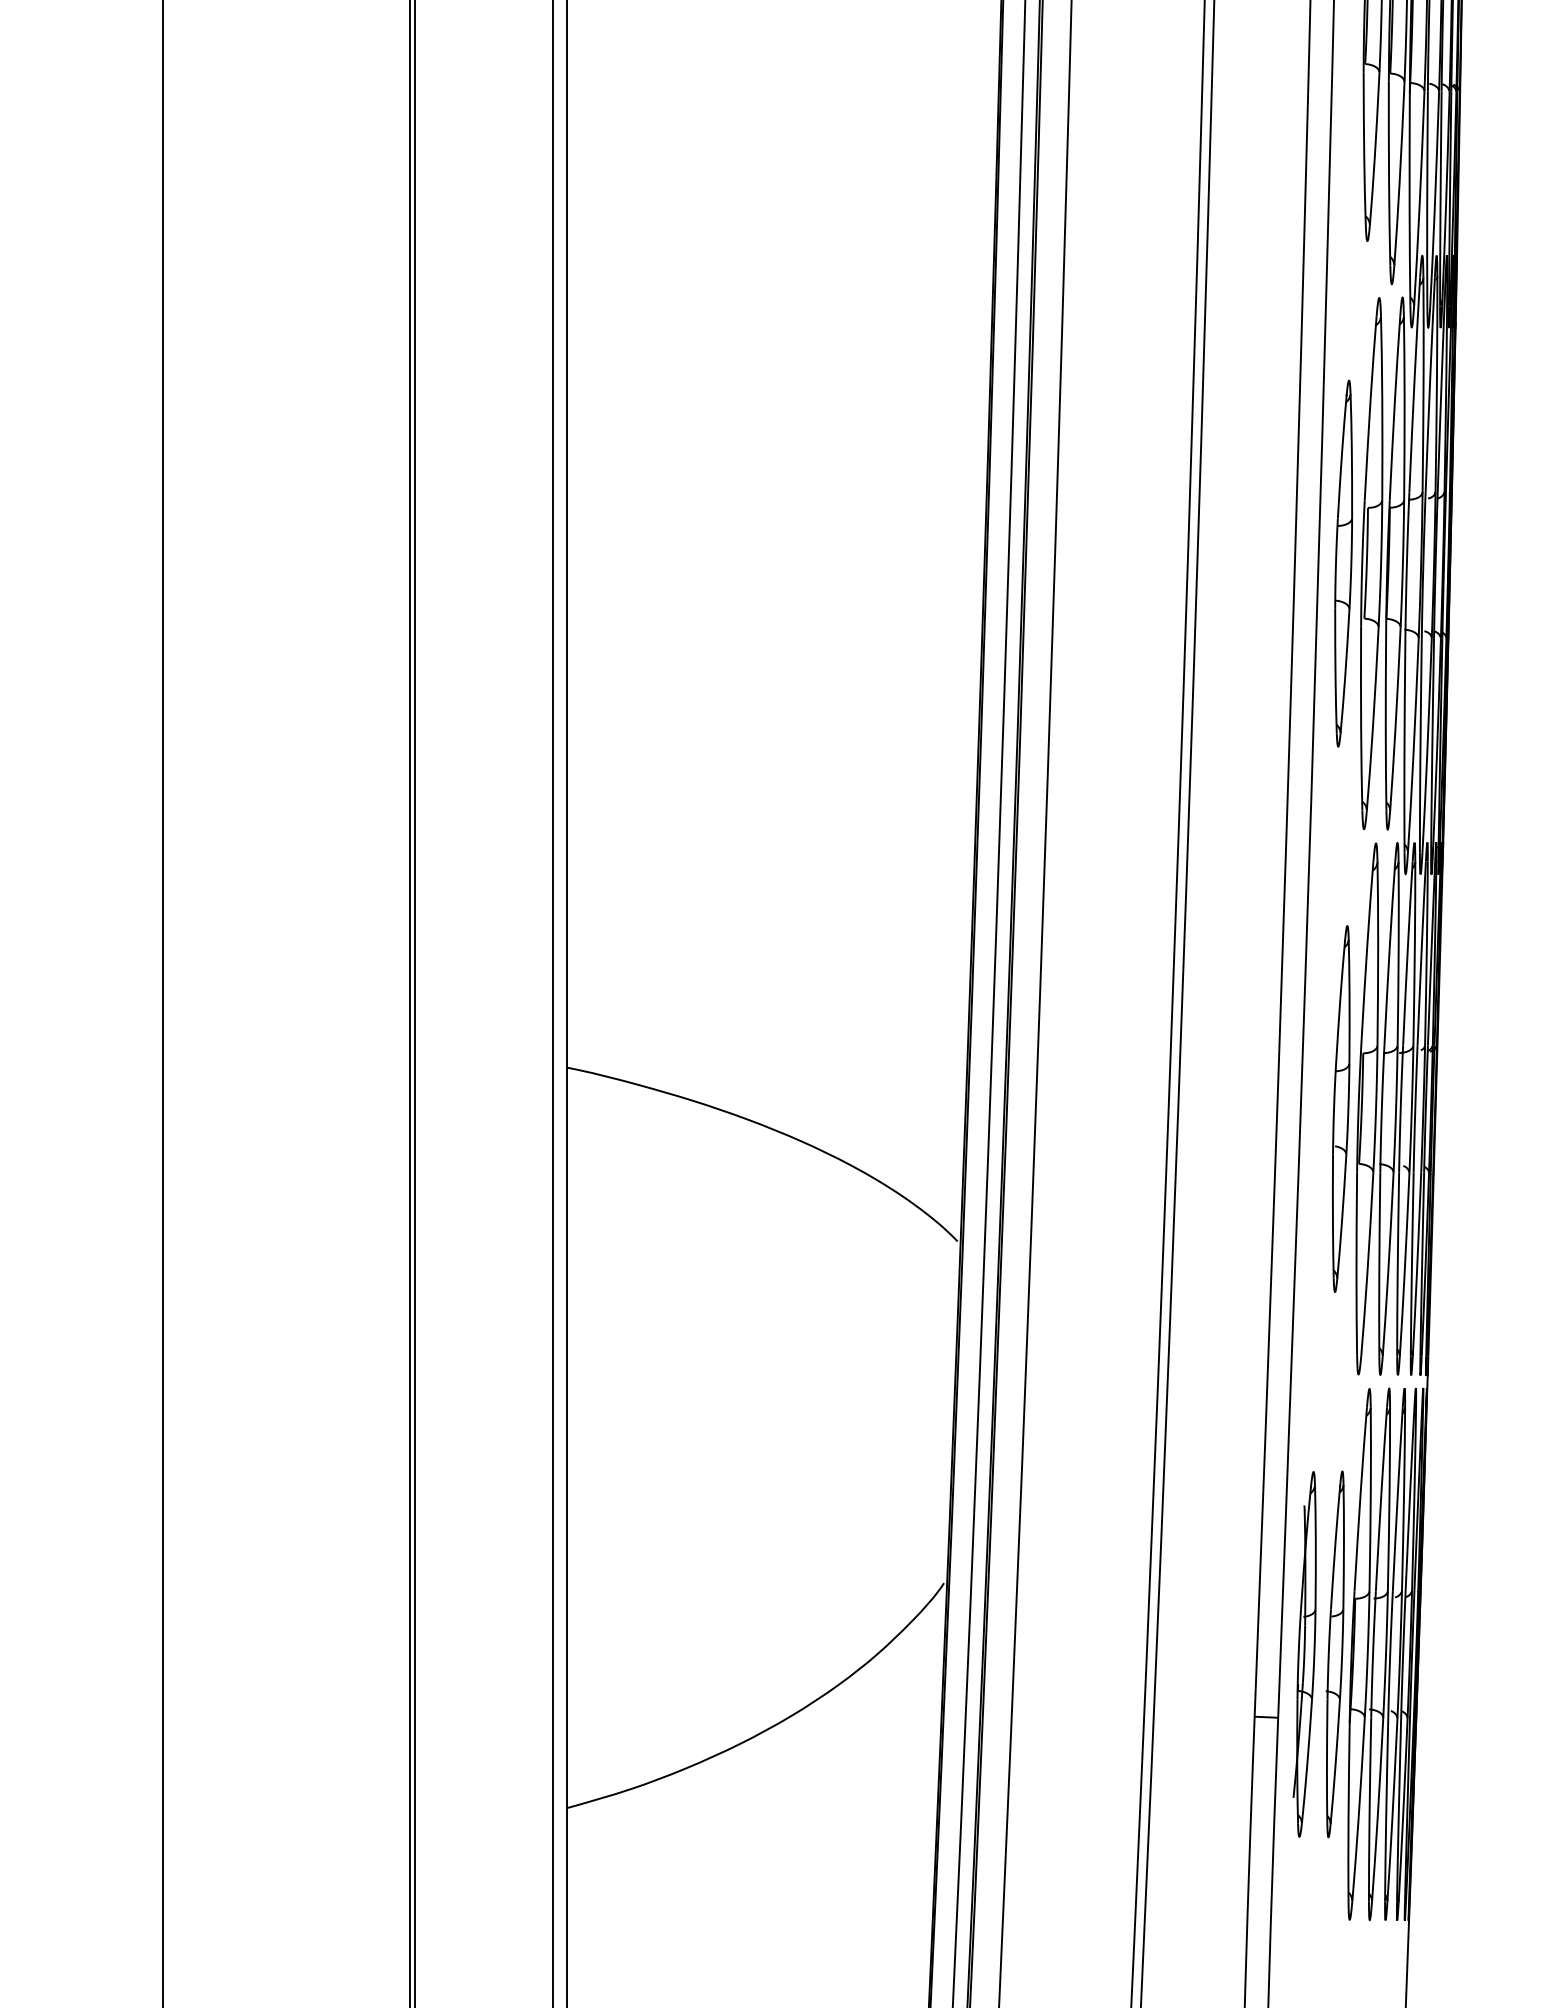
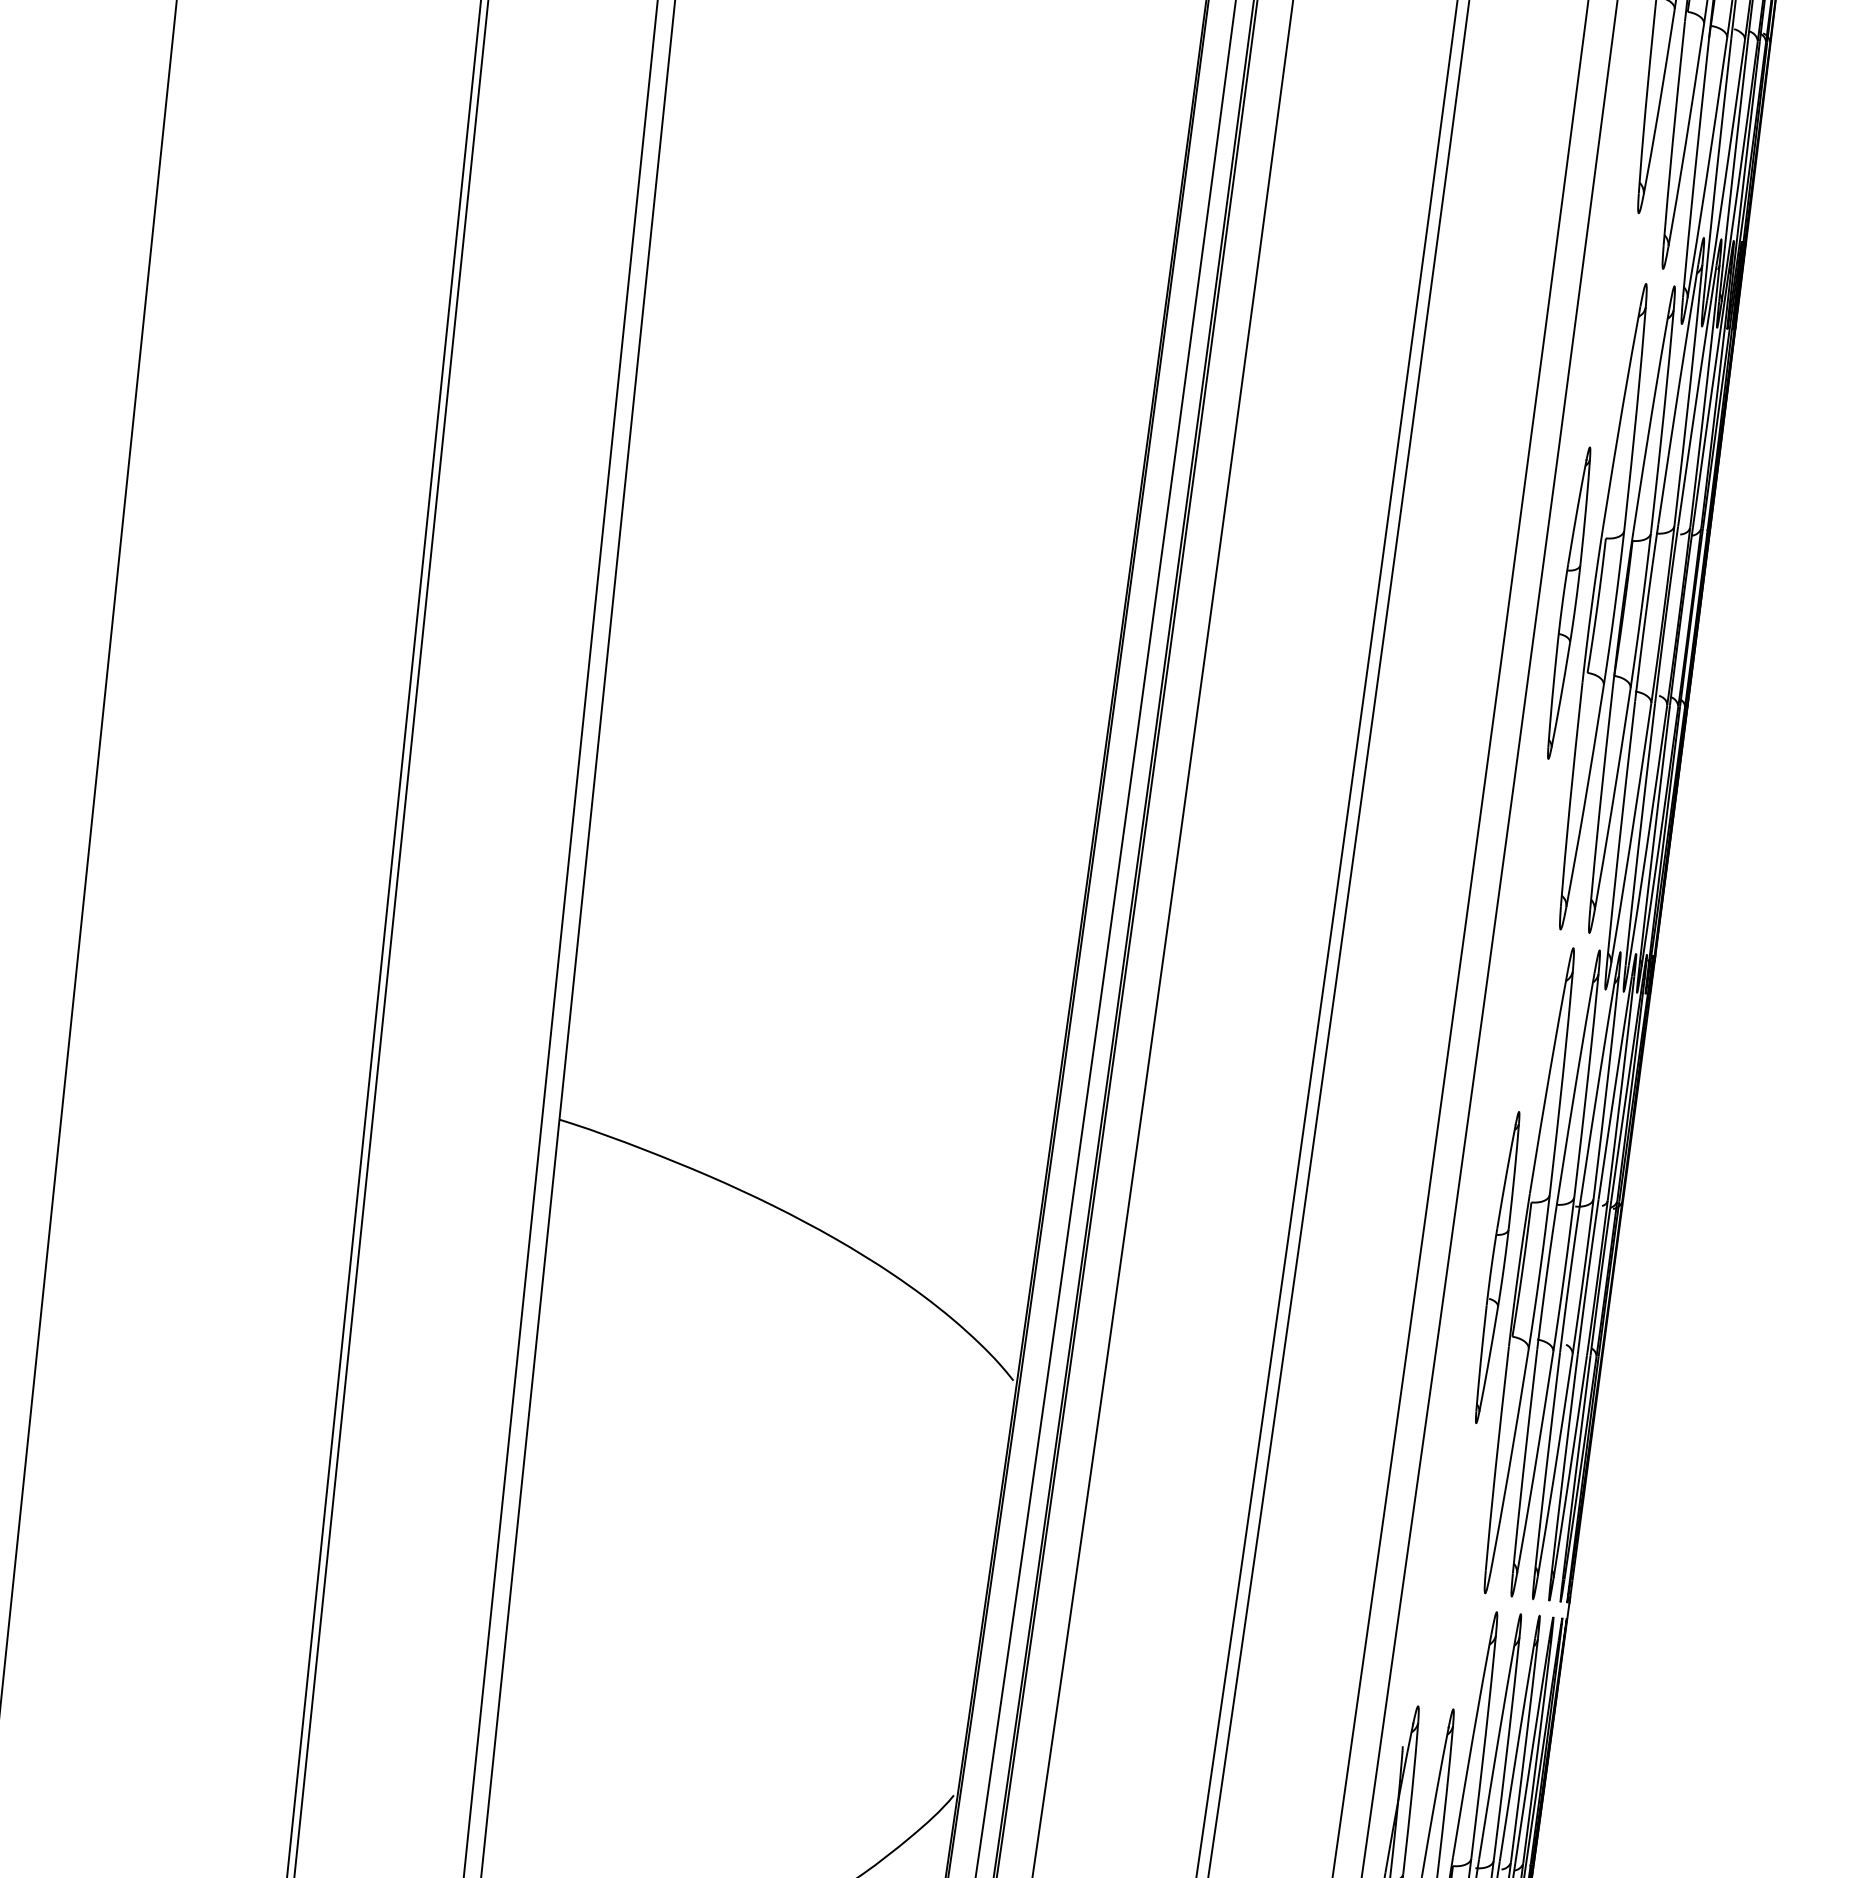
part: (1343, 563) -> (1569, 603), size x0.7
part: (1341, 1108) -> (1497, 1266), size x0.7

